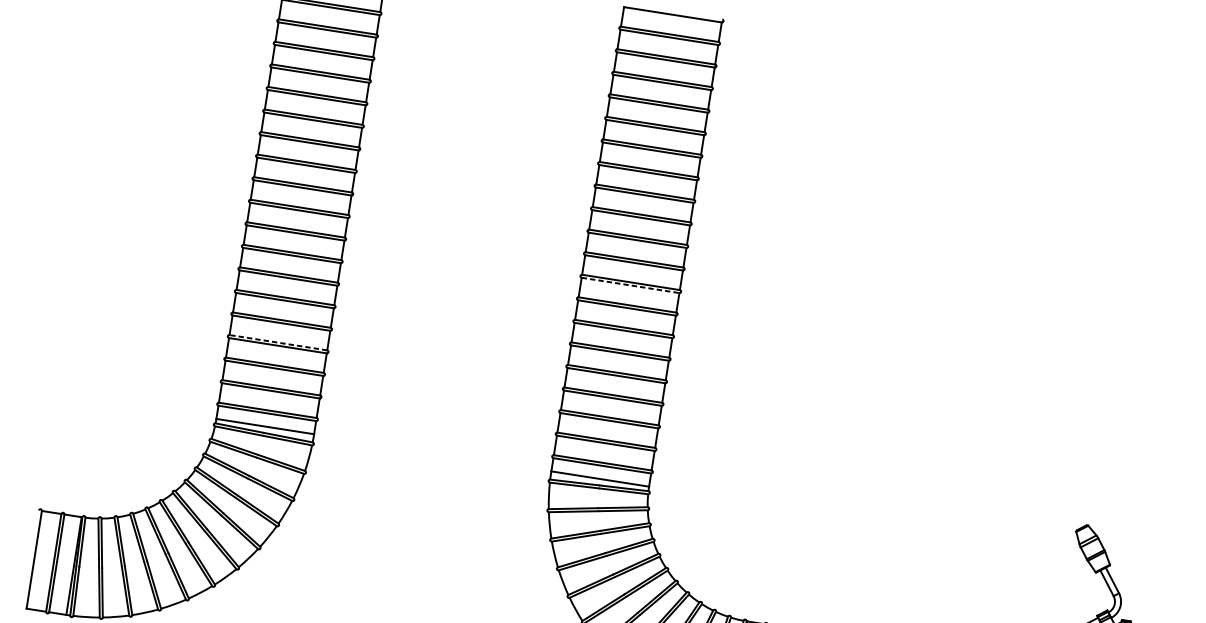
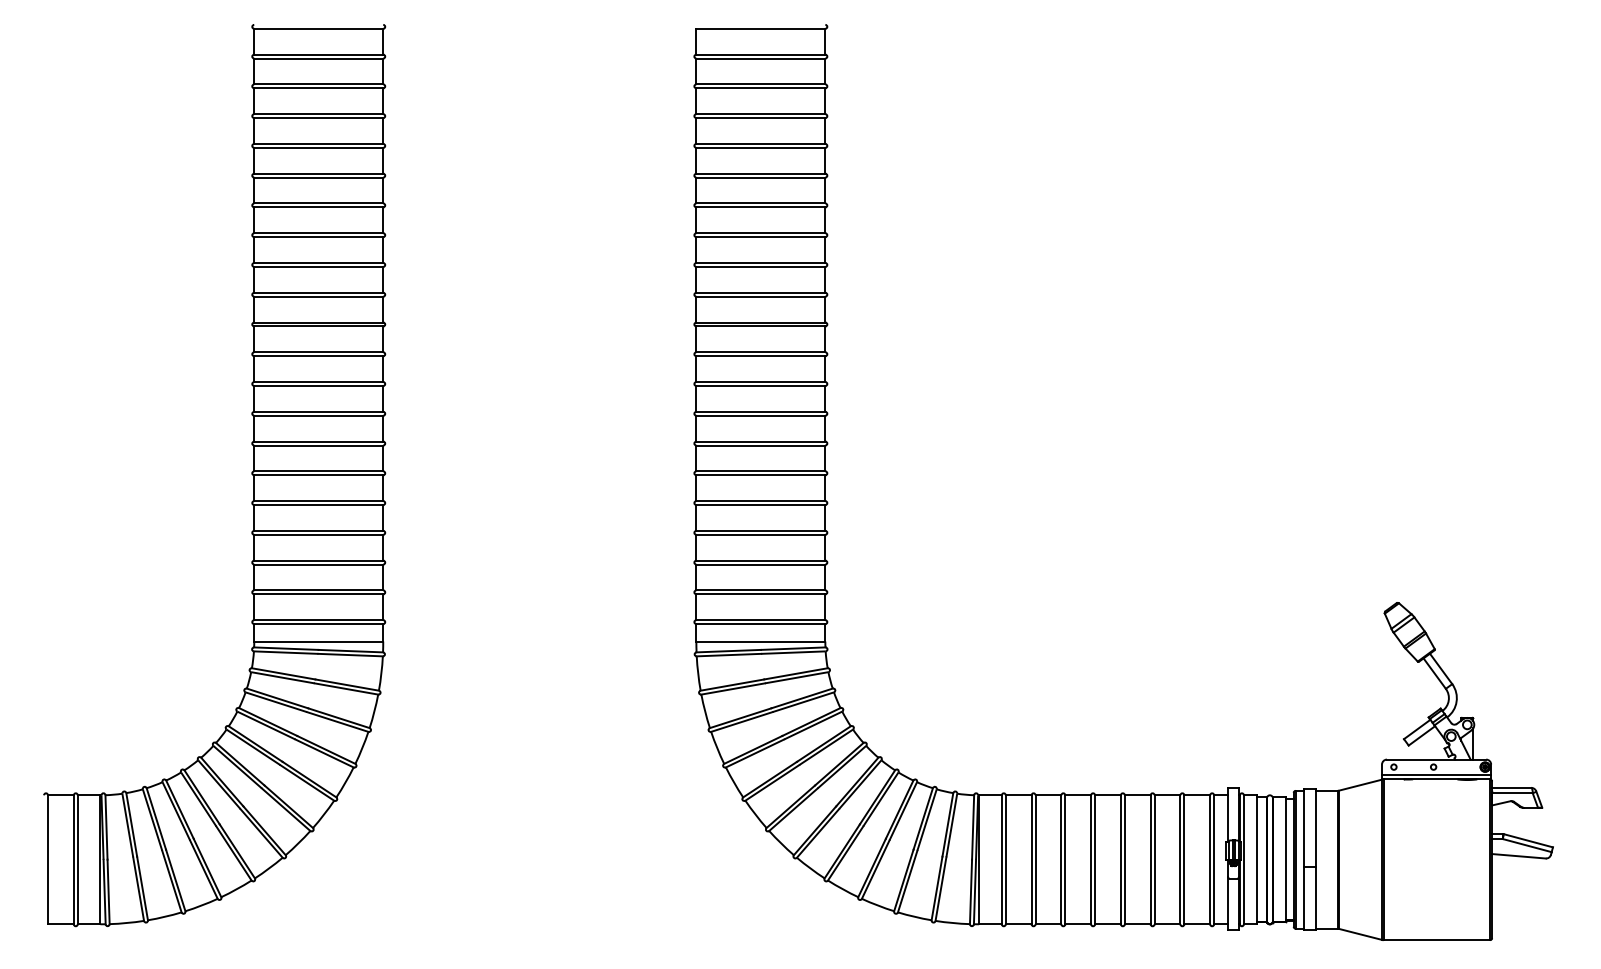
line: (630, 285) -> (761, 386), dashed -> solid
line: (278, 342) -> (318, 530), dashed -> solid

